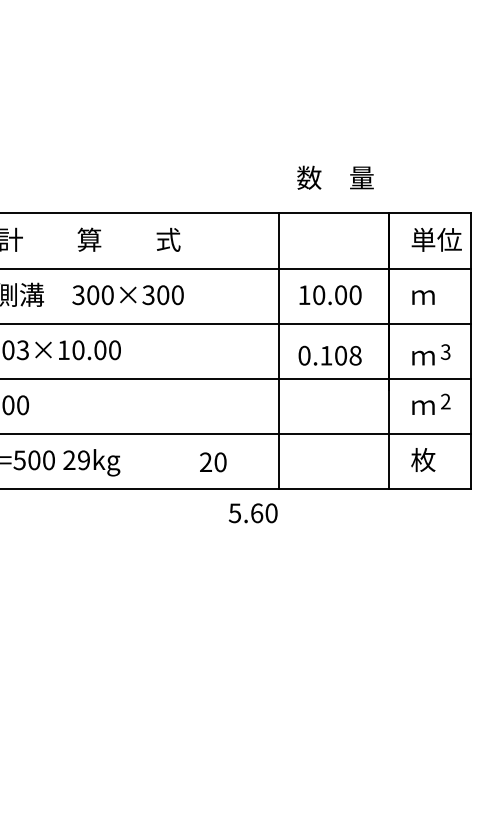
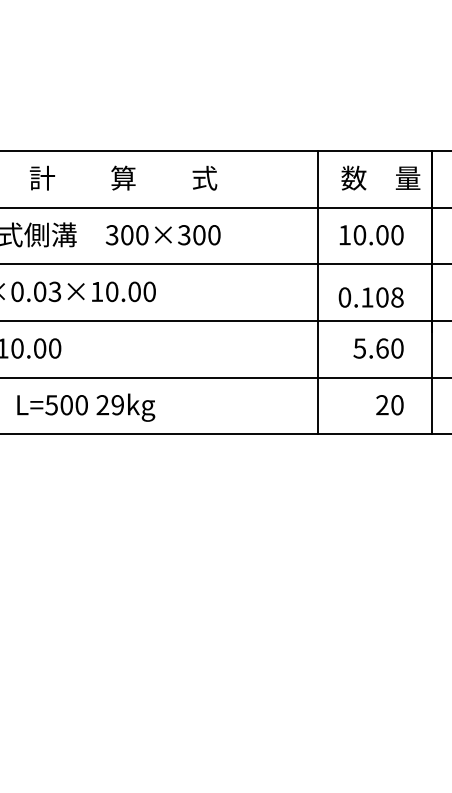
text: (335, 177) -> (380, 177), moved
text: (213, 462) -> (390, 405), moved
text: (252, 513) -> (377, 348), moved

